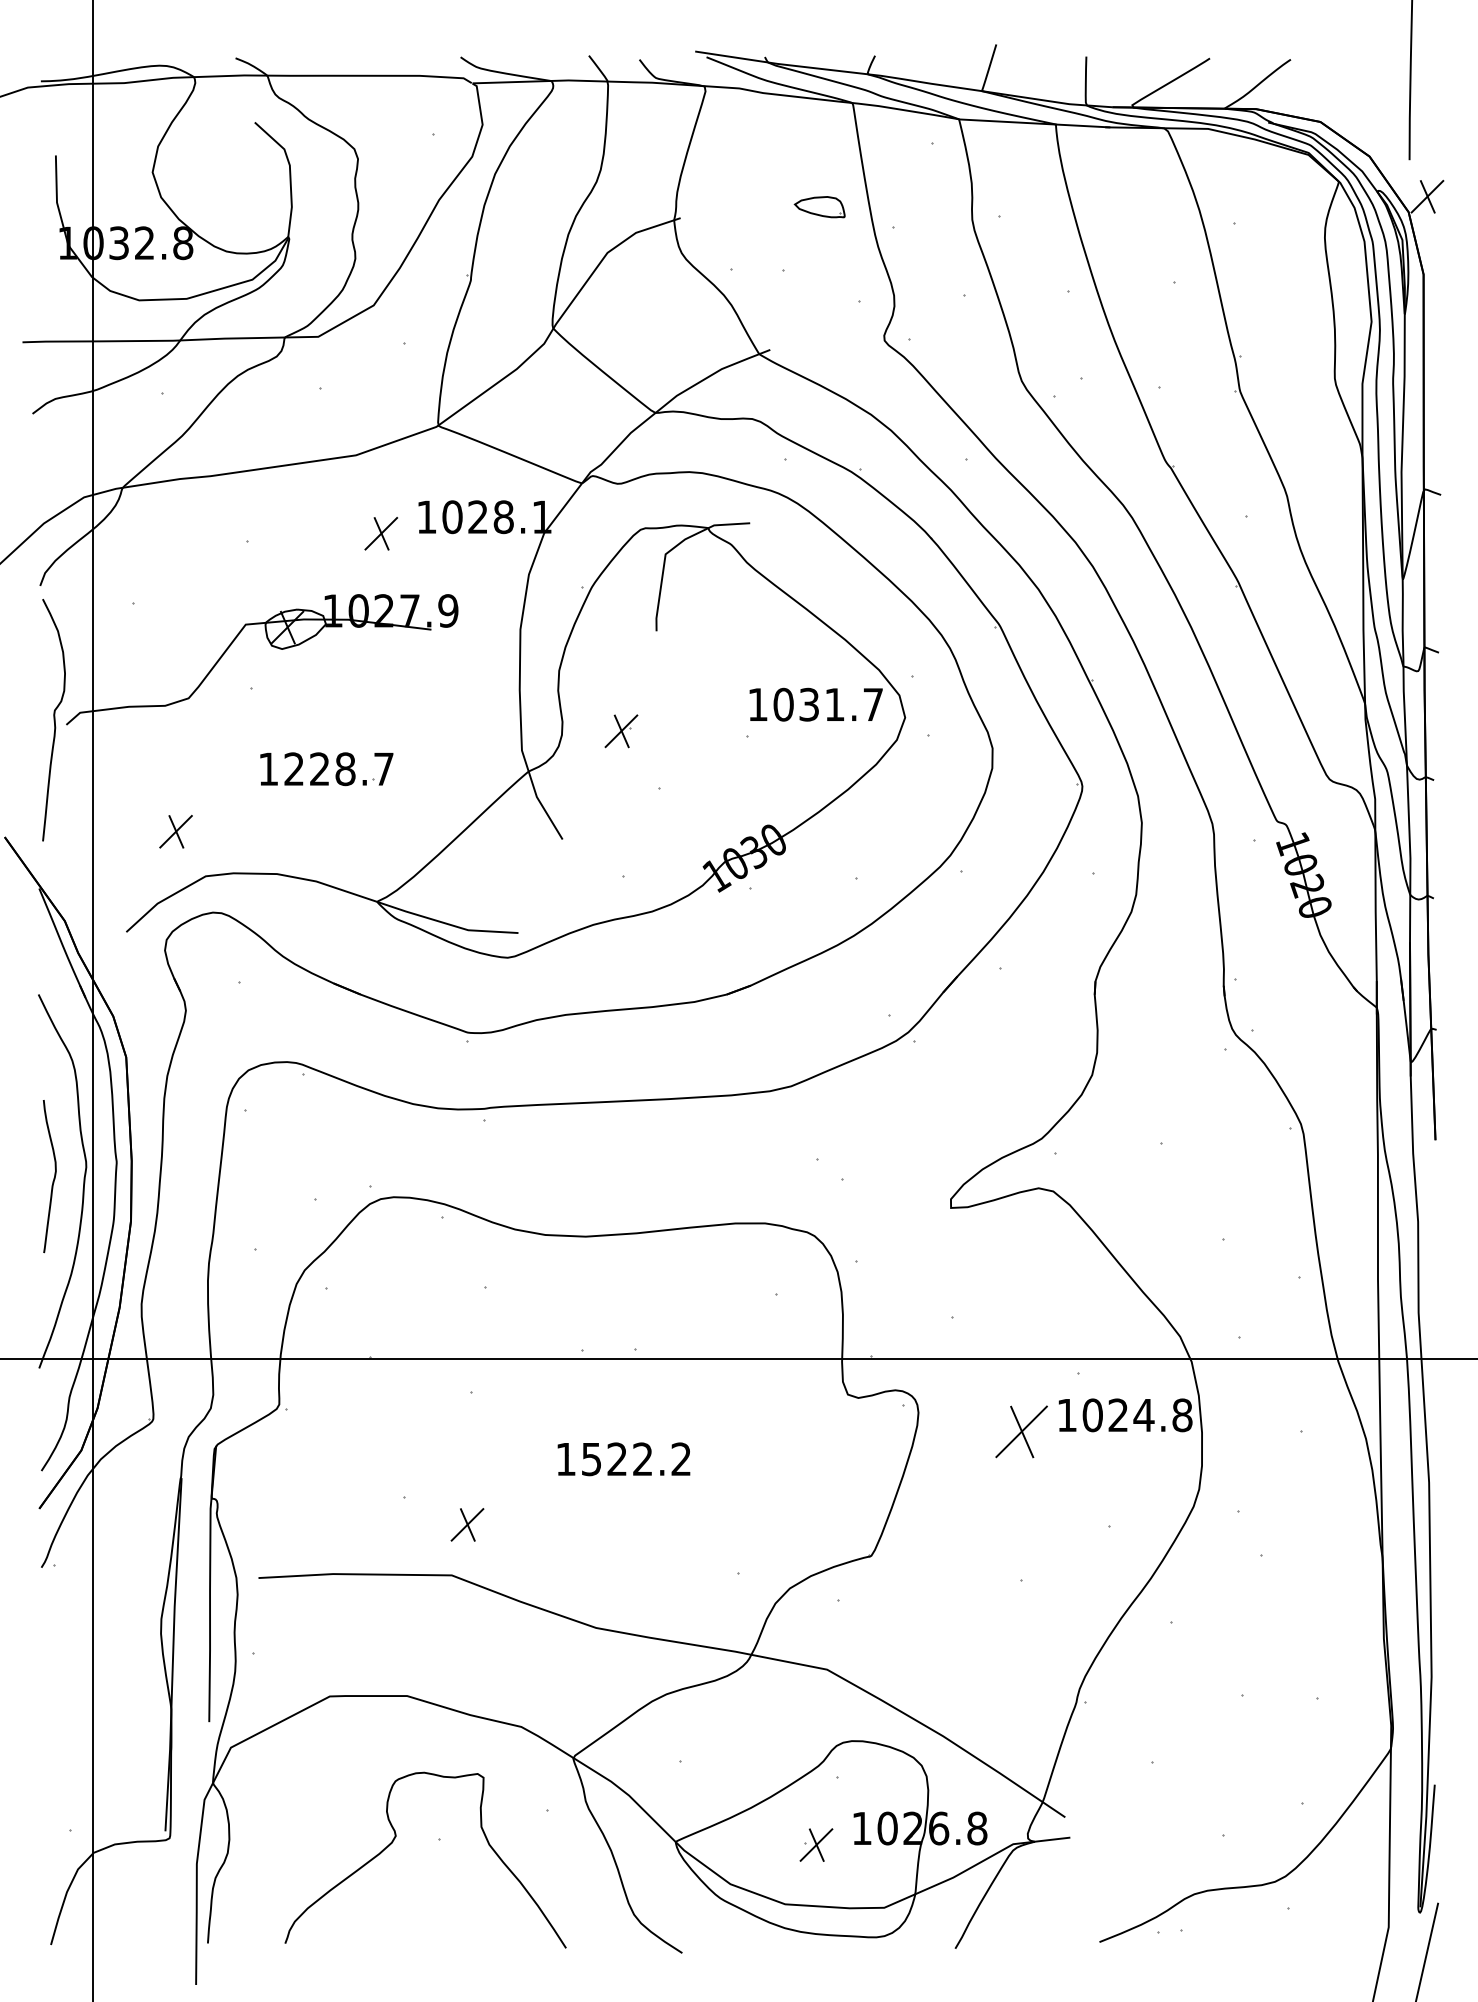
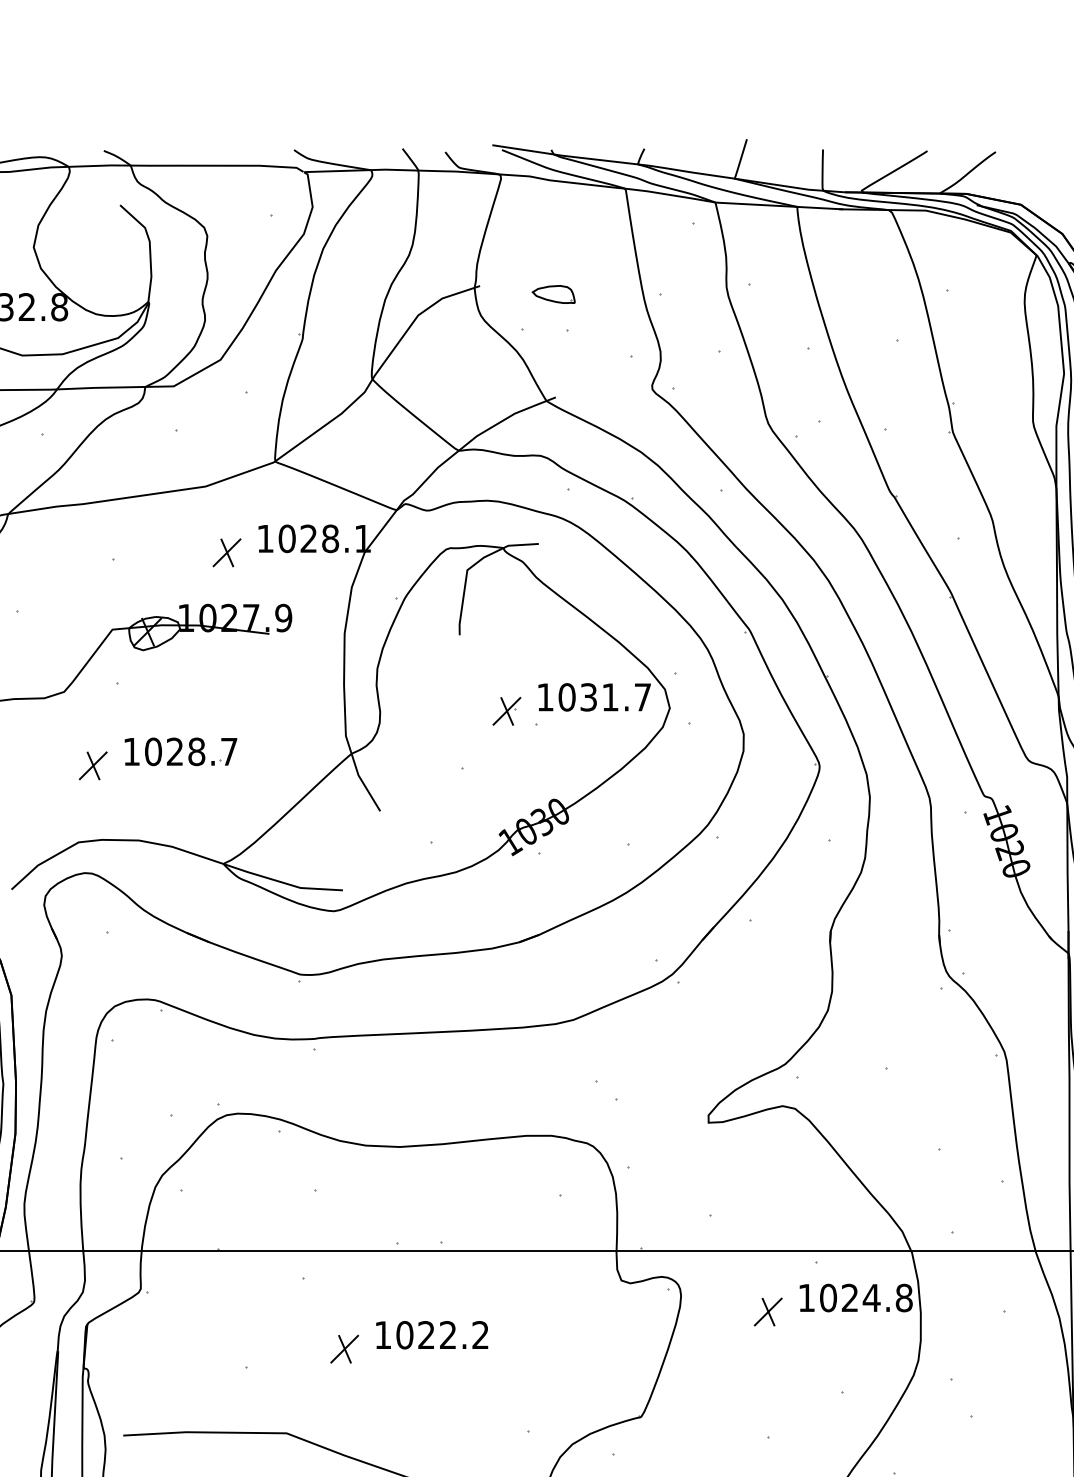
part: (819, 207) -> (553, 294), moved
part: (621, 731) -> (506, 711), moved
text: (294, 769) -> (153, 752), 1228.7 -> 1028.7
part: (175, 831) -> (92, 765), moved
part: (1021, 1431) -> (768, 1311), size x0.62
text: (591, 1459) -> (404, 1335), 1522.2 -> 1022.2
part: (467, 1524) -> (344, 1348), moved

